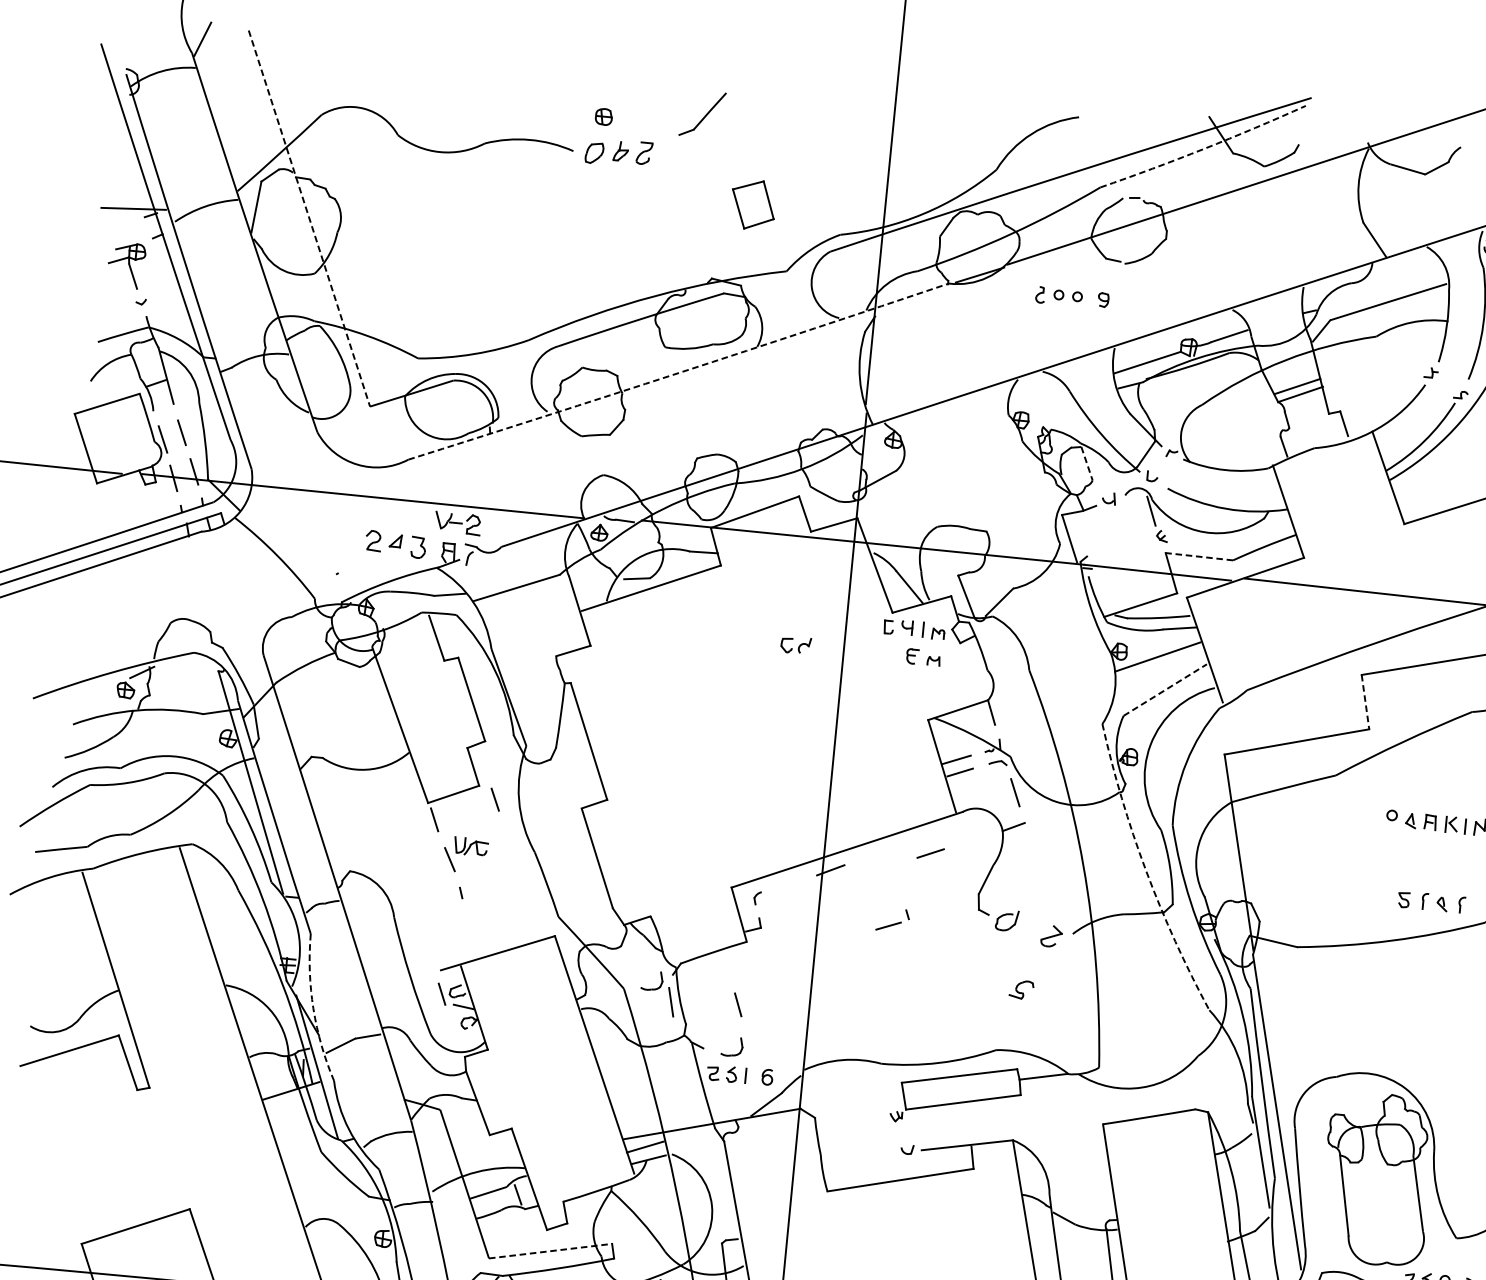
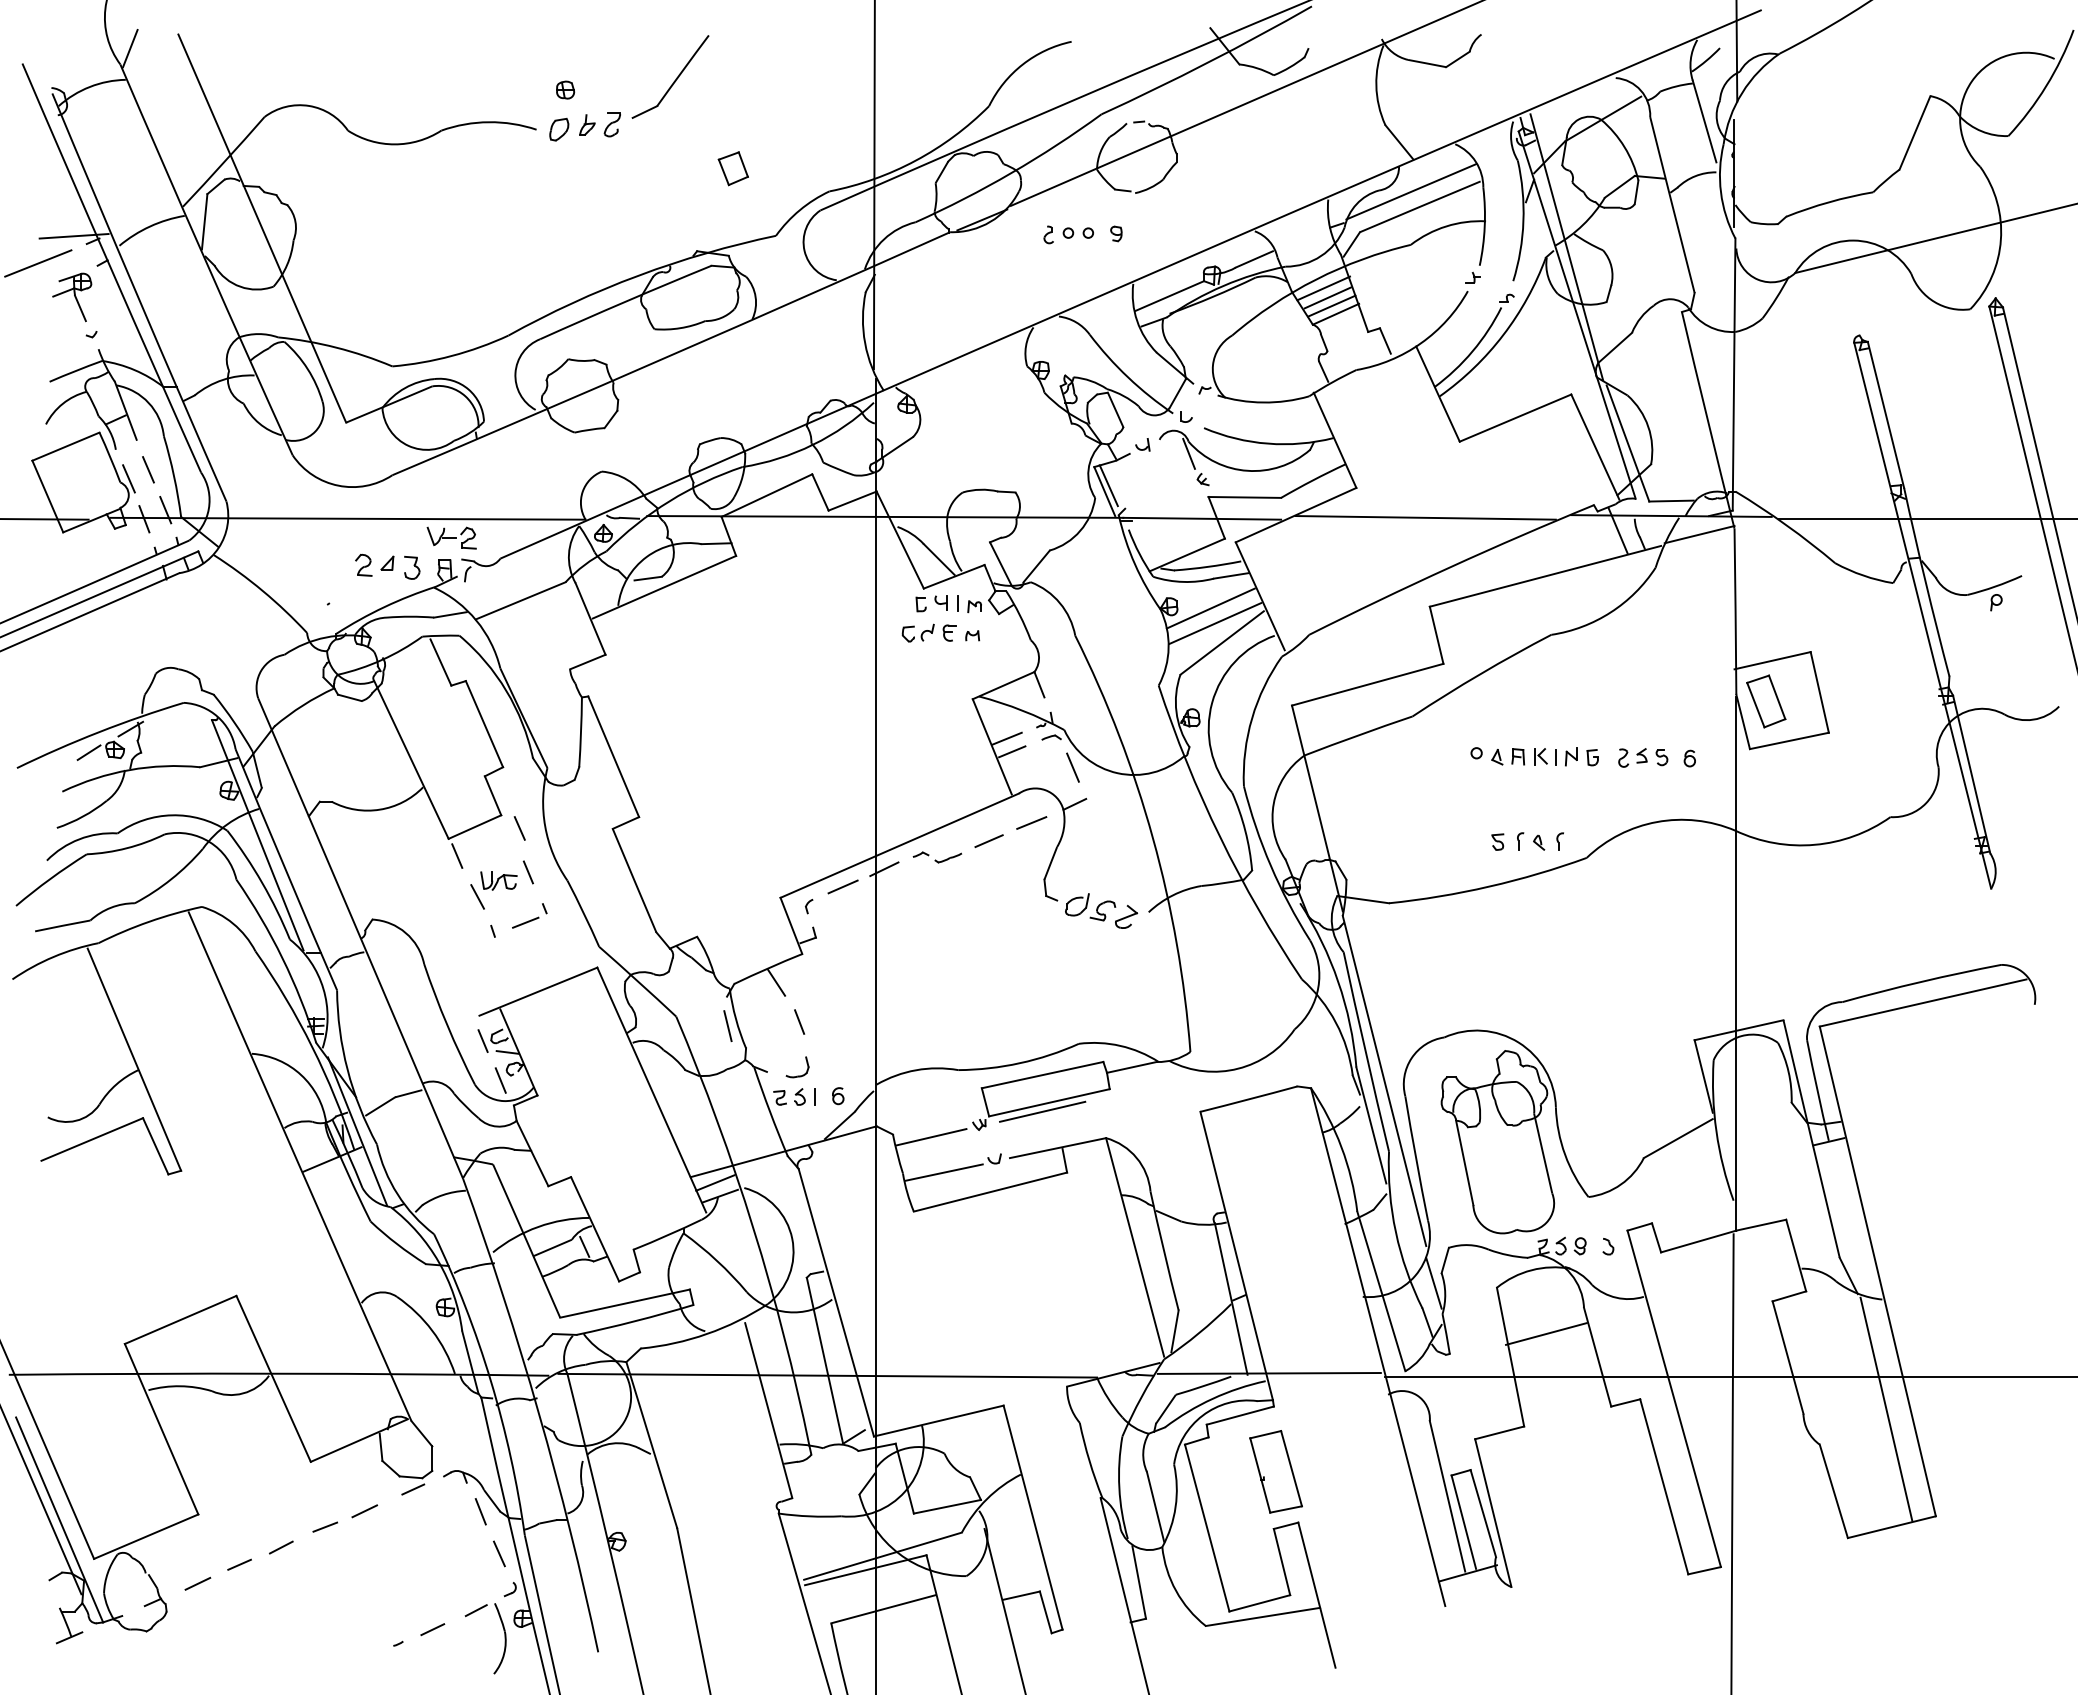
part: (702, 113) -> (670, 76), size x1.67
arc: (1203, 148) -> (1207, 62), dashed -> solid
part: (752, 204) -> (732, 168), size x0.62
line: (309, 219) -> (262, 229), dashed -> solid
line: (98, 231) -> (38, 263), added
line: (1381, 287) -> (1411, 191), added
line: (1291, 369) -> (1323, 288), added
arc: (678, 373) -> (671, 355), dashed -> solid
line: (1294, 378) -> (1327, 297), added
line: (1086, 463) -> (1115, 409), dashed -> solid
line: (1073, 533) -> (1108, 485), added
line: (1199, 556) -> (1244, 497), dashed -> solid
part: (795, 644) -> (917, 632), moved
line: (1160, 671) -> (1215, 623), added
line: (1165, 689) -> (1222, 642), dashed -> solid
line: (100, 690) -> (88, 752), added
line: (1365, 702) -> (1436, 635), dashed -> solid
line: (971, 839) -> (1031, 822), added
line: (498, 841) -> (527, 872), added
part: (881, 864) -> (937, 857), added
arc: (1146, 870) -> (1220, 837), dashed -> solid
line: (790, 882) -> (842, 886), added
part: (892, 919) -> (529, 915), moved
line: (720, 966) -> (776, 982), added
part: (651, 988) -> (705, 1013), removed
part: (1021, 989) -> (1102, 910), moved
arc: (313, 1008) -> (347, 1069), dashed -> solid
line: (454, 1032) -> (500, 1080), added
line: (956, 1109) -> (1042, 1111), added
line: (850, 1124) -> (931, 1137), added
line: (858, 1157) -> (943, 1172), added
line: (551, 1251) -> (625, 1303), dashed -> solid

